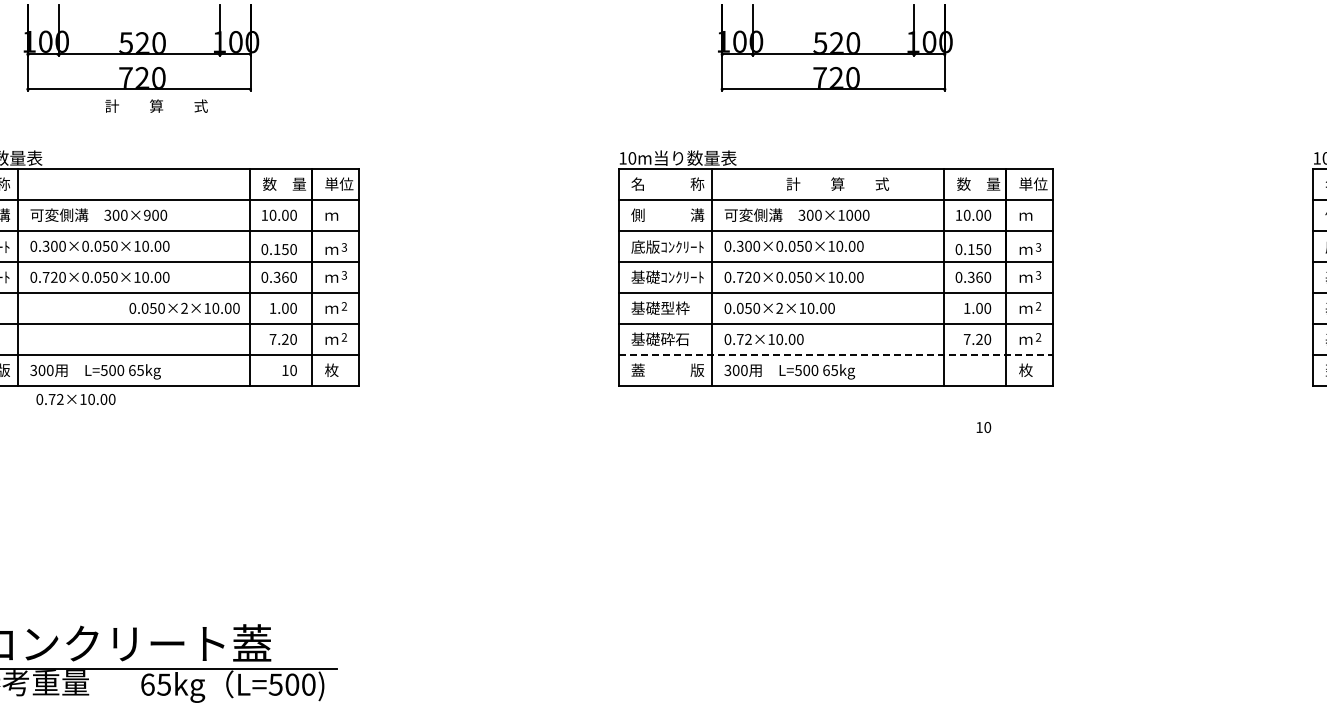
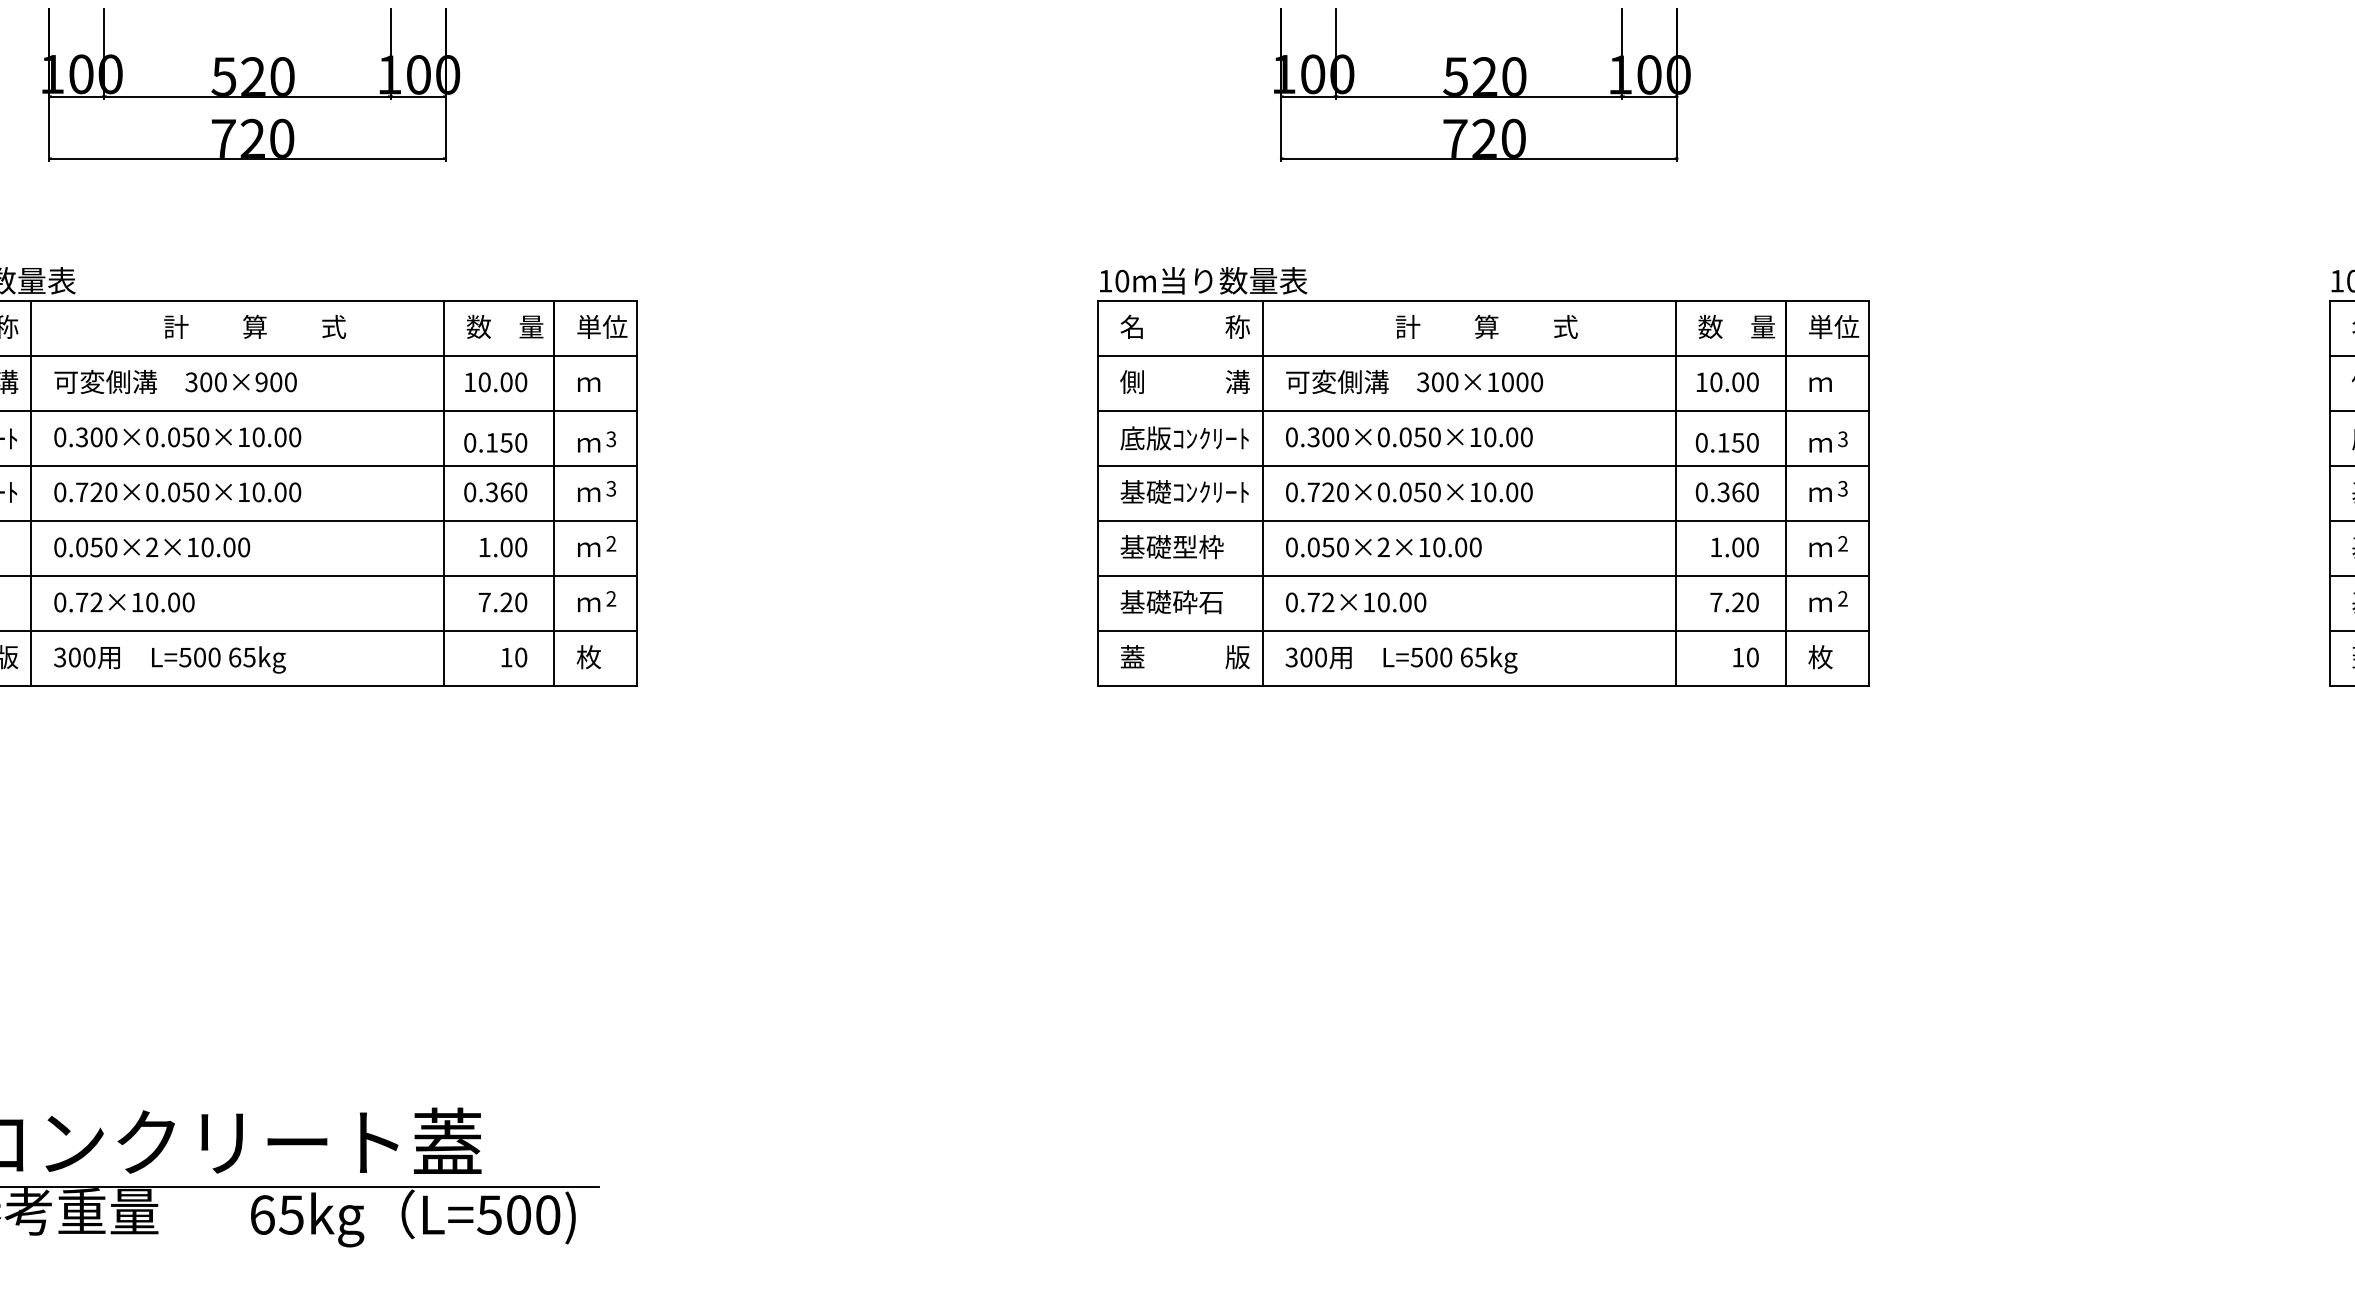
text: (156, 105) -> (254, 325), moved
text: (184, 307) -> (151, 545), moved
line: (836, 355) -> (1484, 630), dashed -> solid
text: (75, 399) -> (123, 602), moved
text: (983, 427) -> (1745, 657), moved

